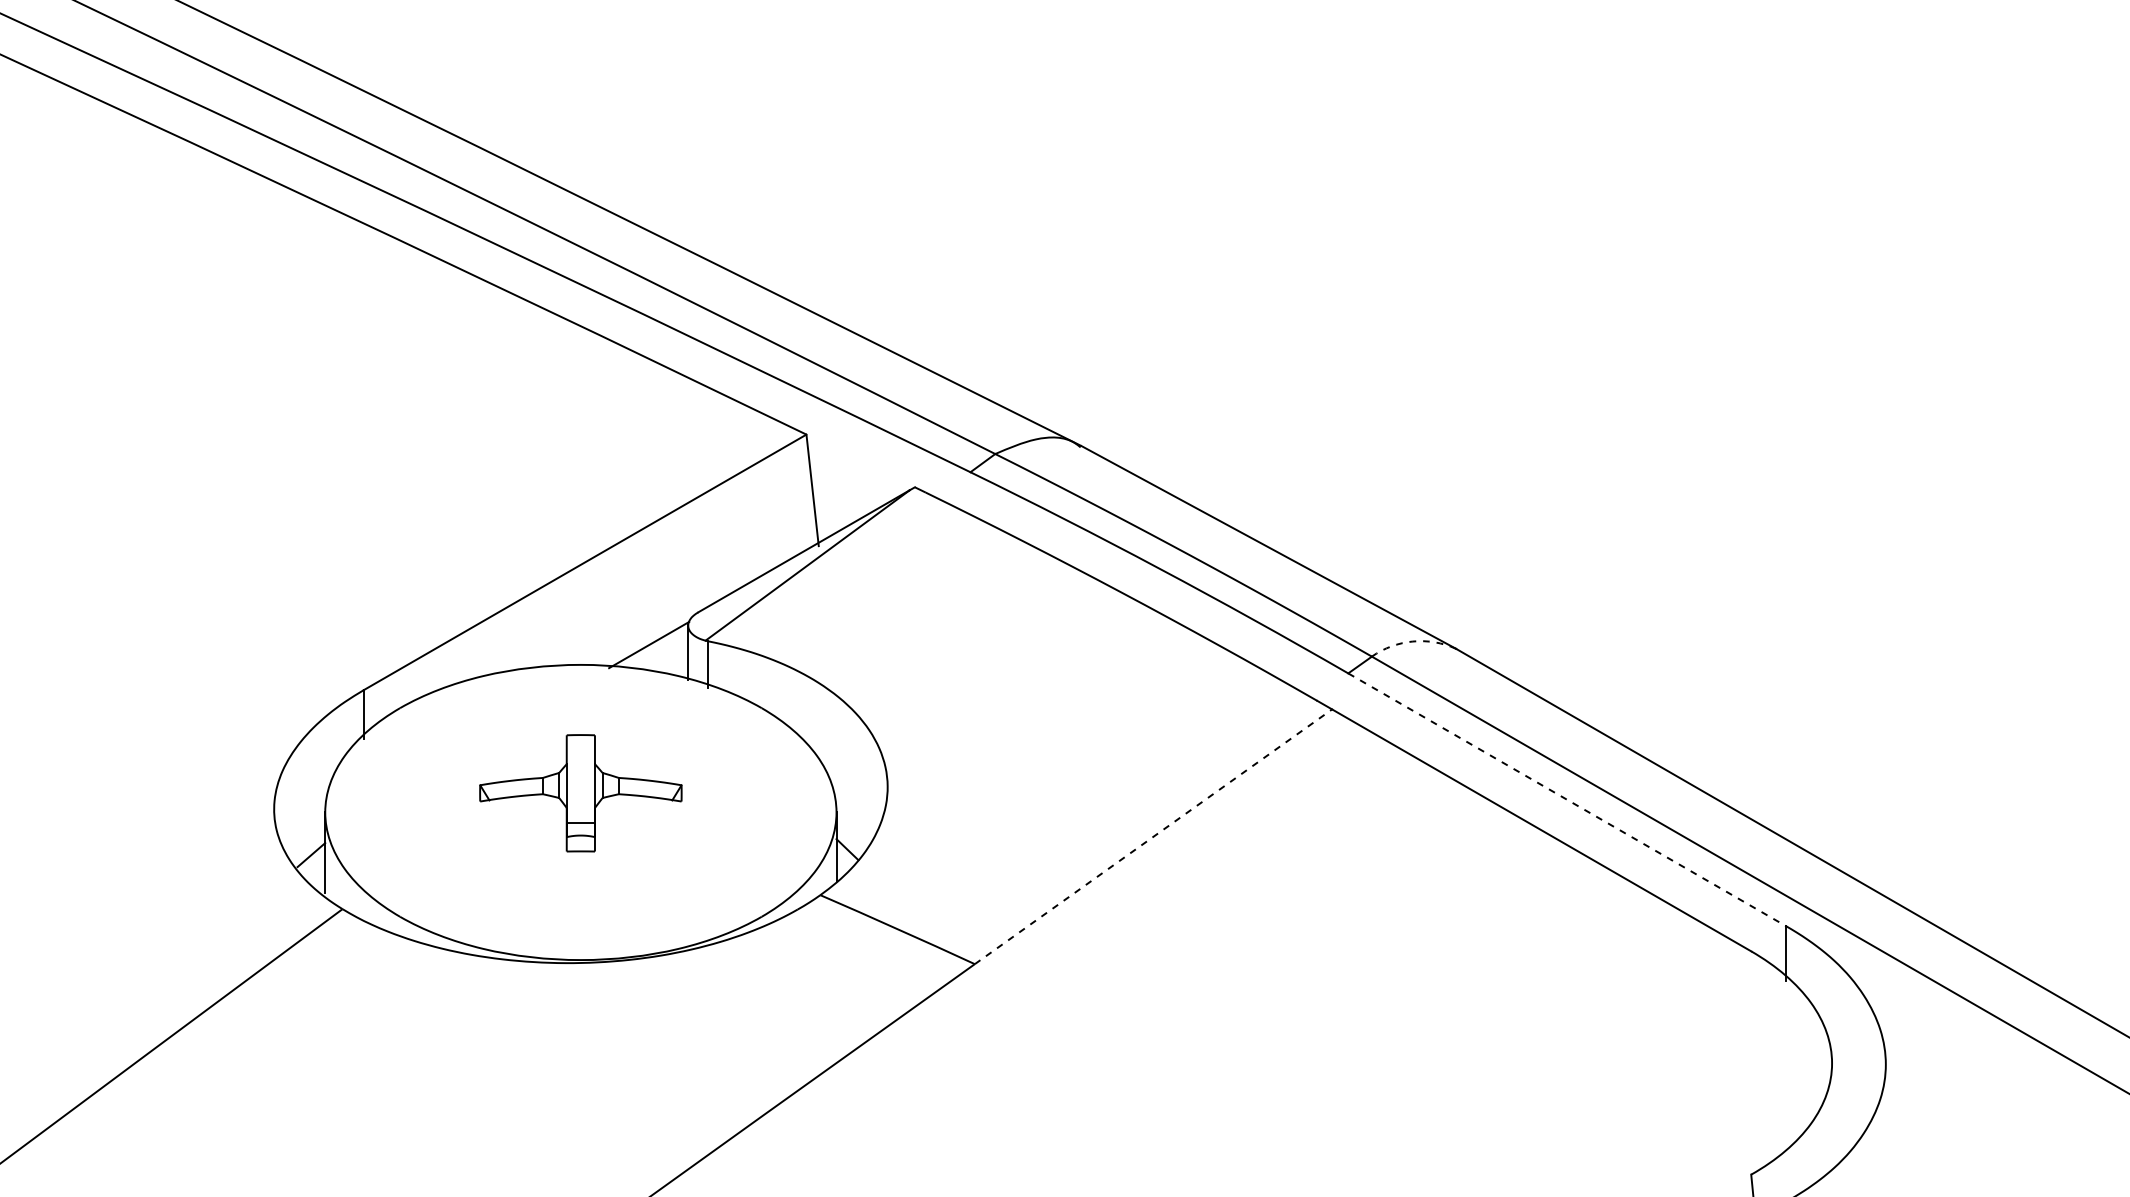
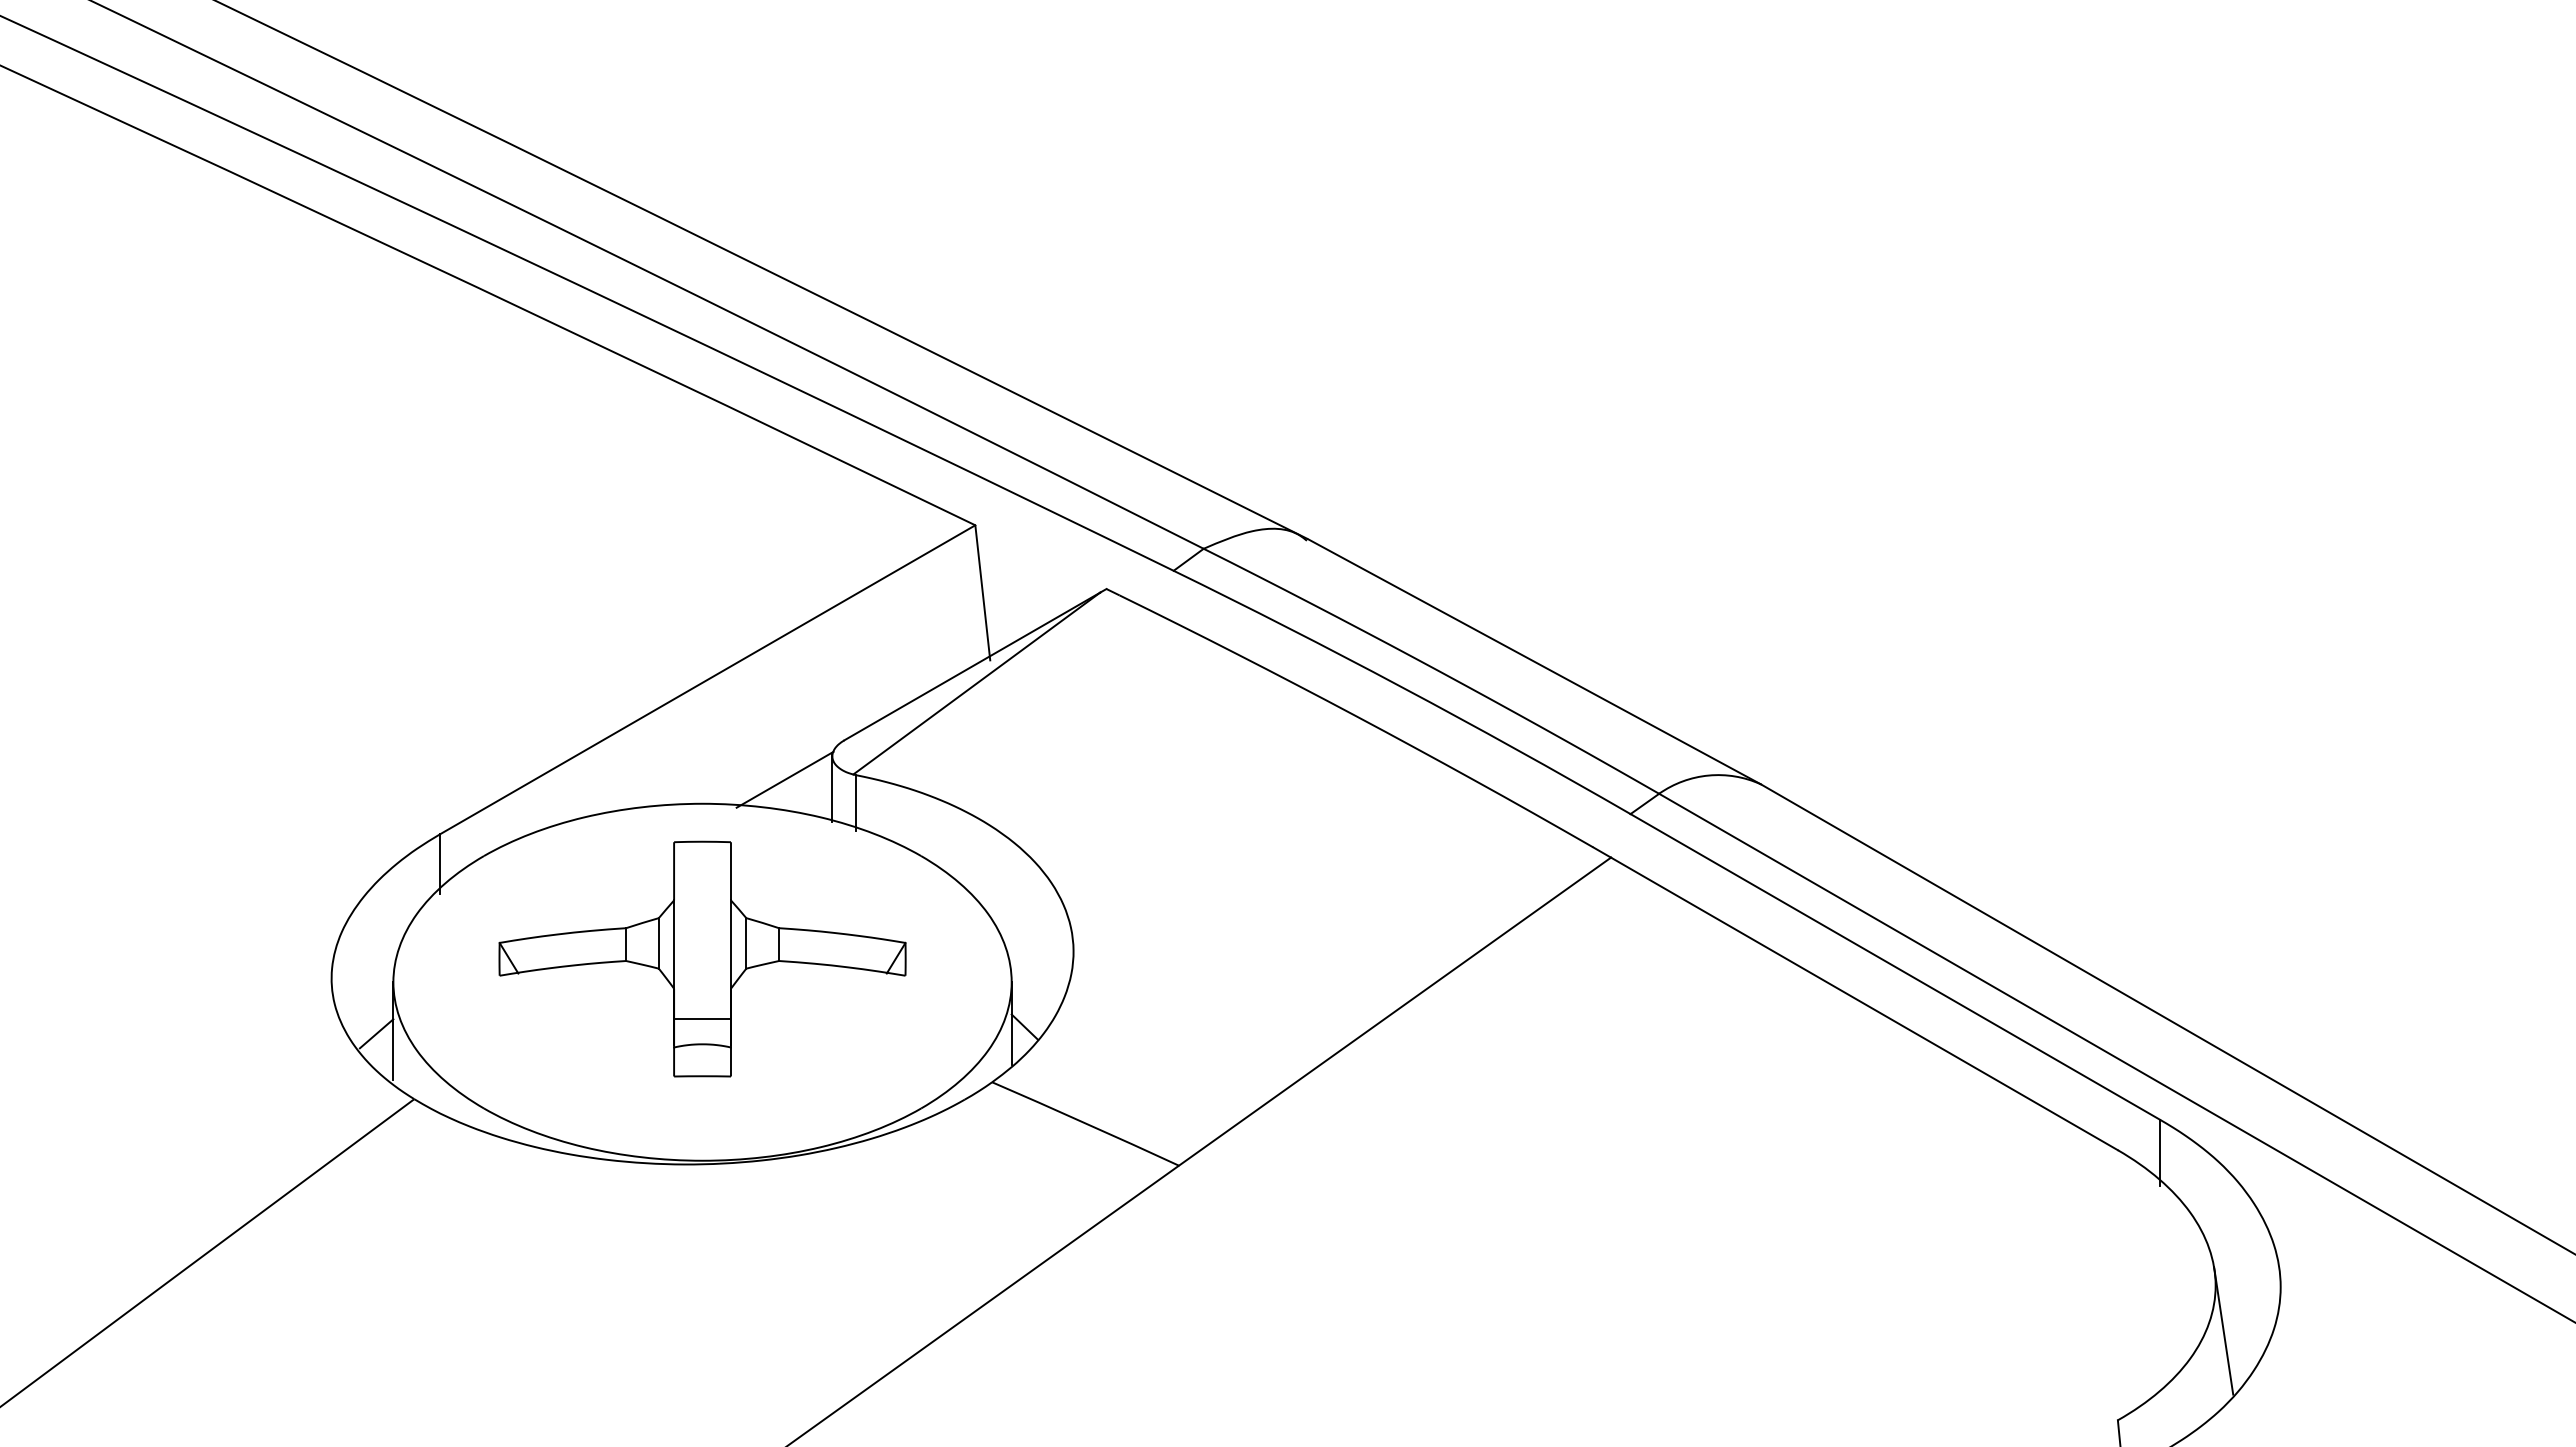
arc: (1412, 641) -> (1708, 775), dashed -> solid
part: (580, 792) -> (702, 958), size x1.67
line: (1567, 799) -> (1895, 966), dashed -> solid
line: (1153, 836) -> (1395, 1011), dashed -> solid
line: (1838, 1100) -> (2223, 1330), added

